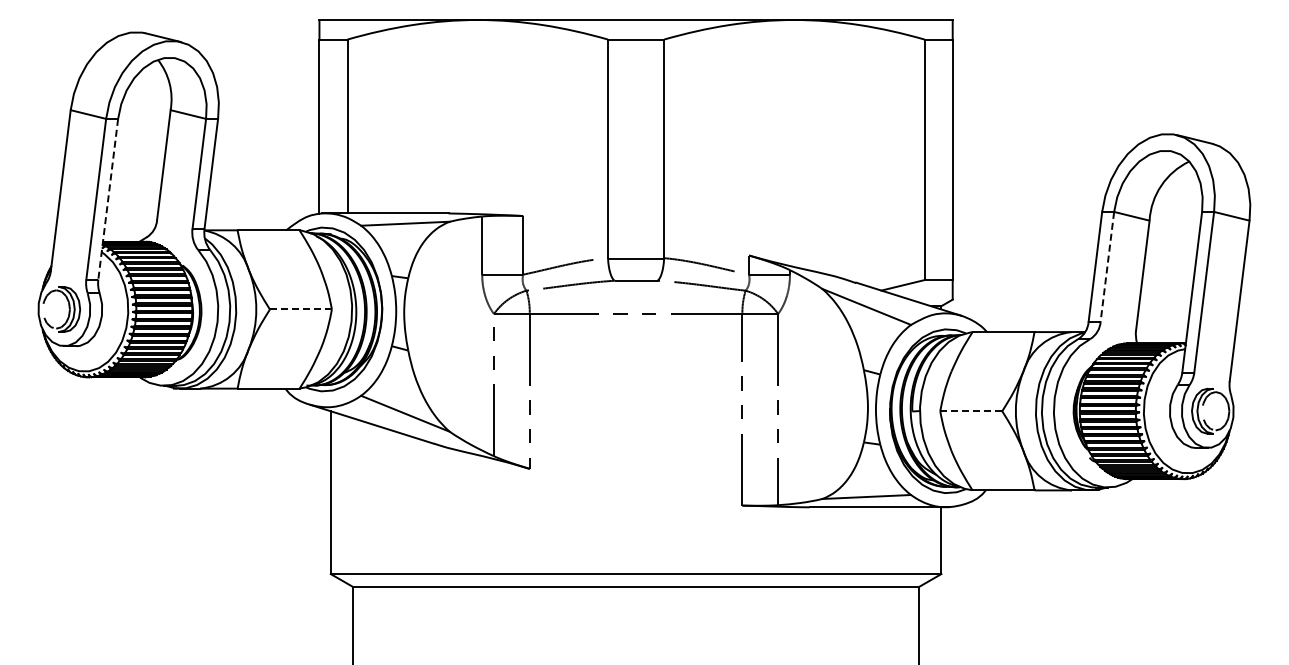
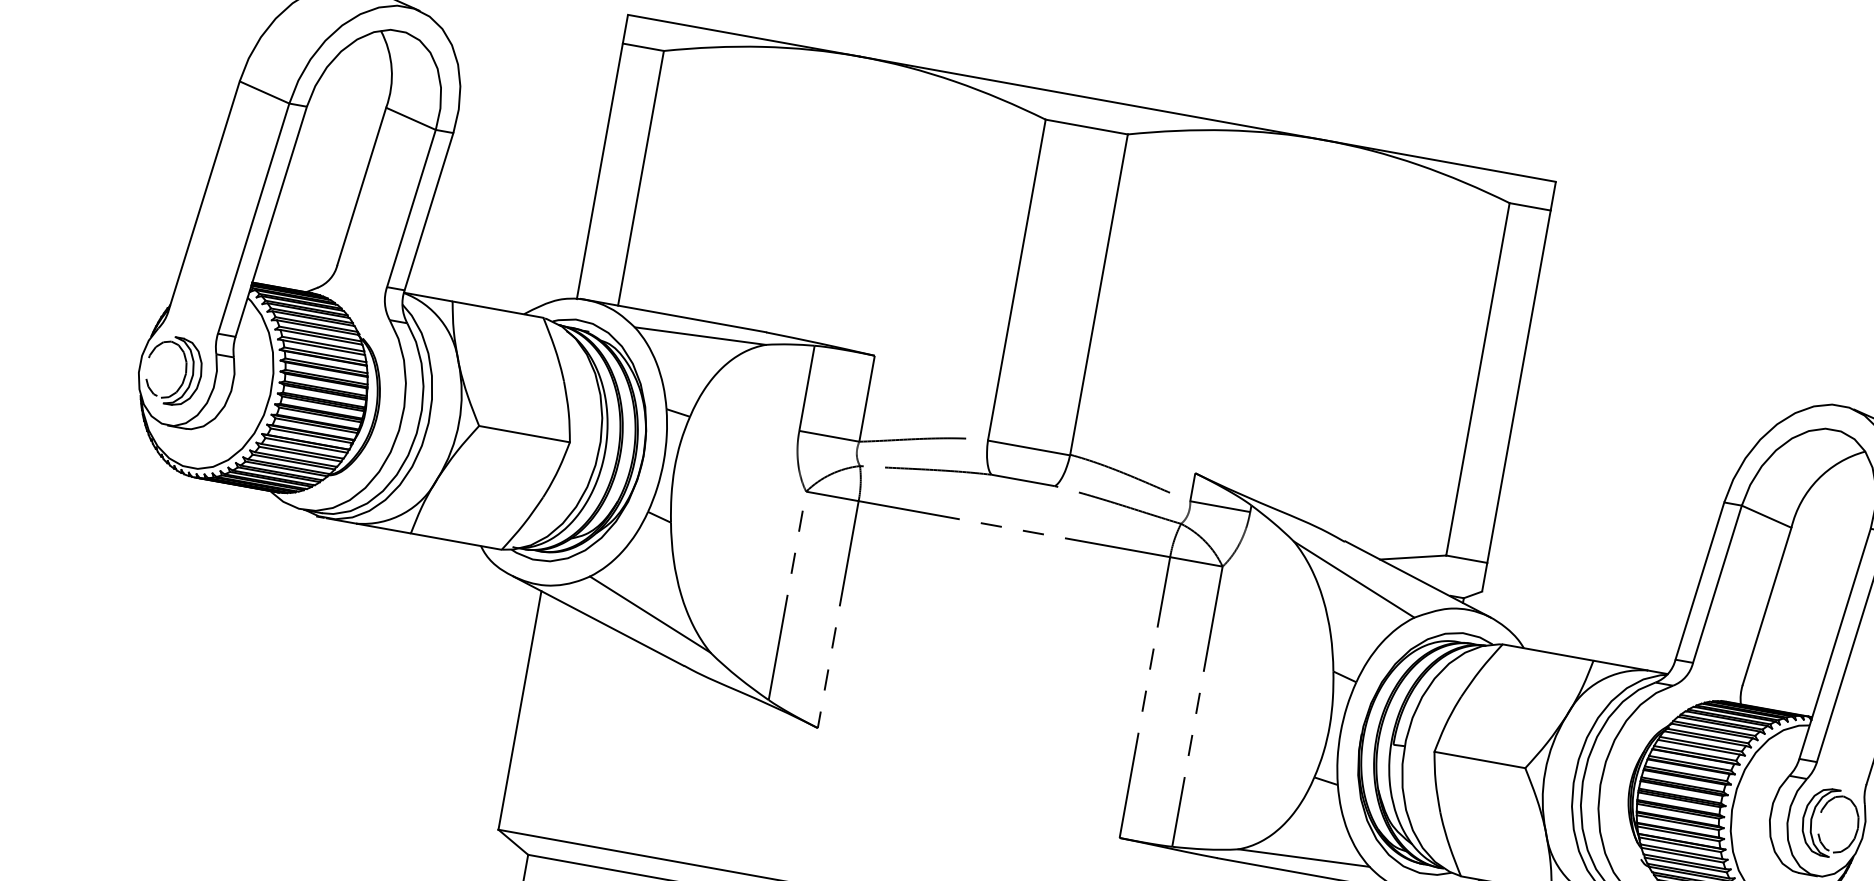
line: (108, 199) -> (271, 222), dashed -> solid
line: (1107, 267) -> (1717, 585), dashed -> solid
line: (300, 309) -> (523, 434), dashed -> solid
line: (971, 411) -> (1480, 760), dashed -> solid

